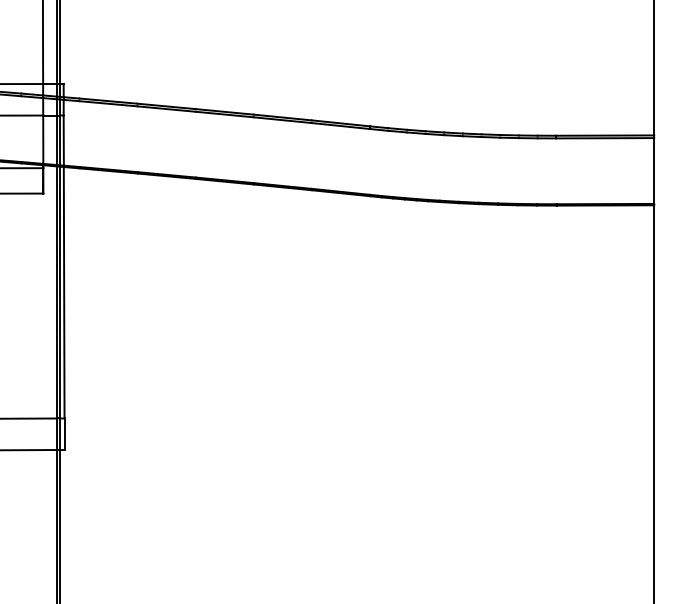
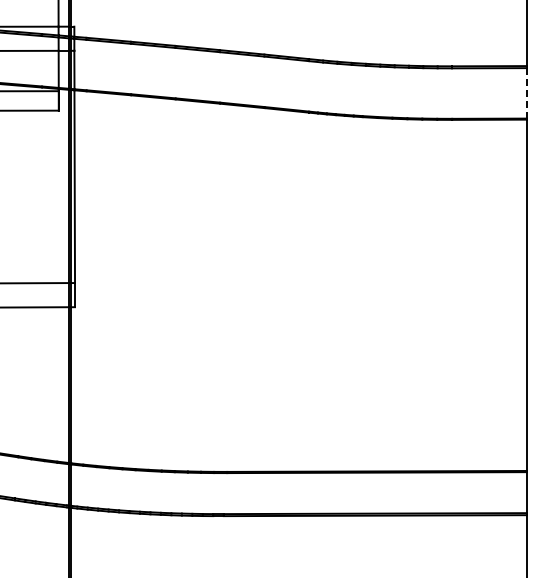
line: (654, 171) -> (527, 93), solid -> dashed

